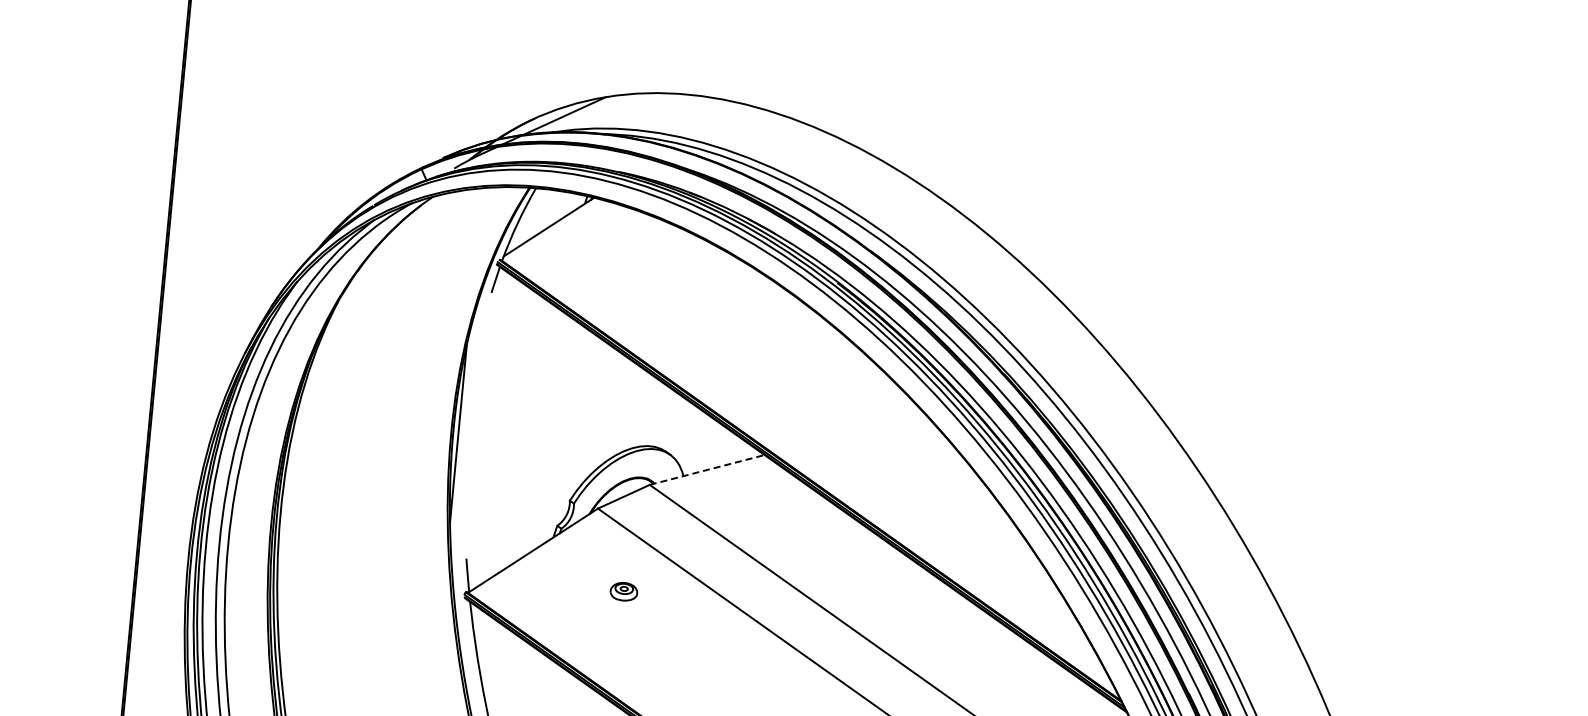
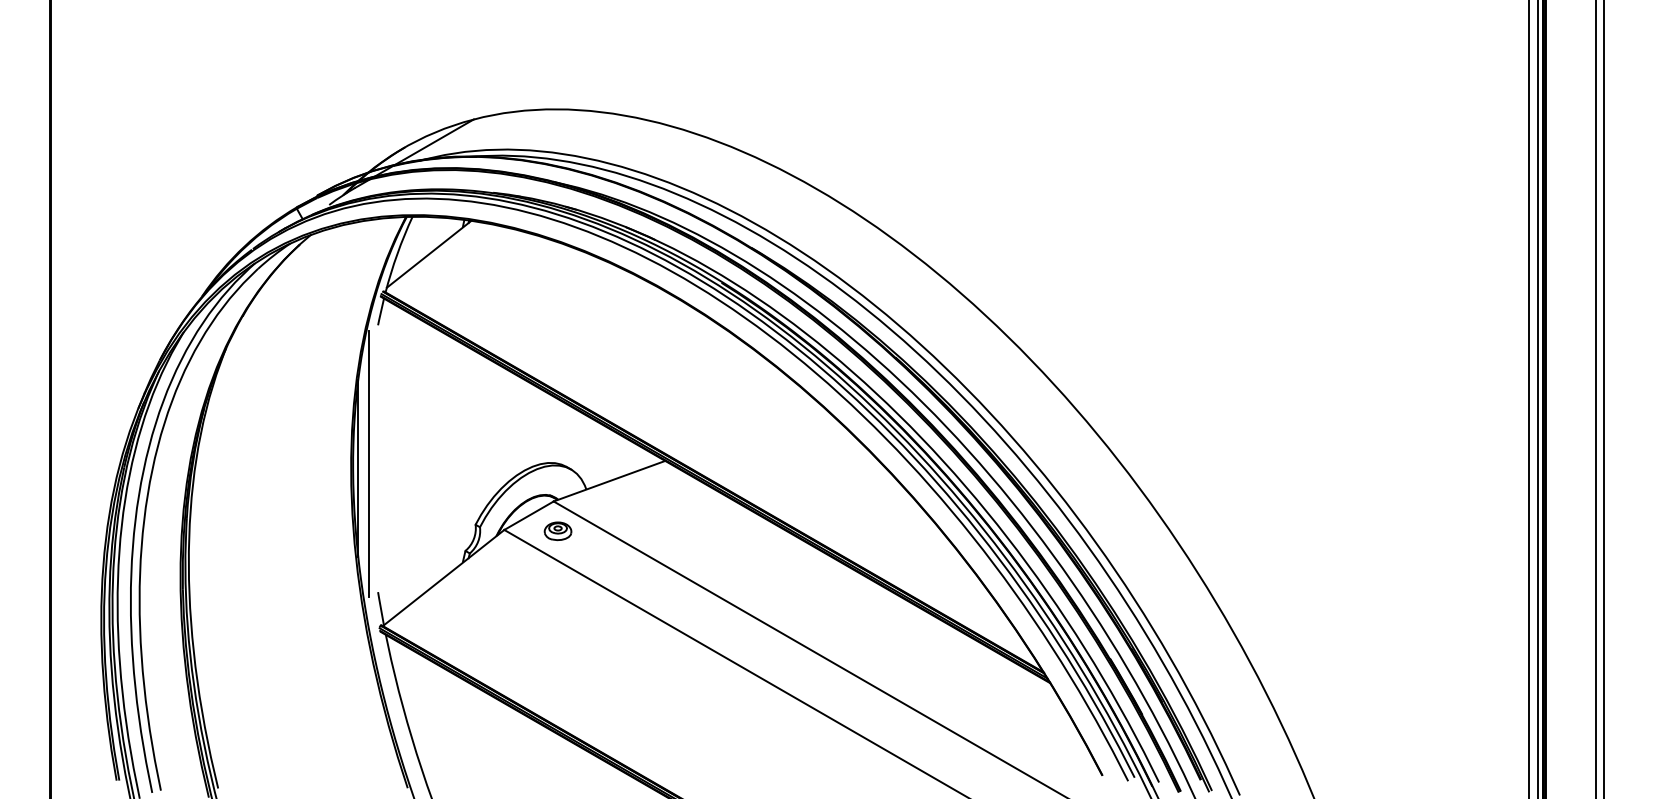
line: (468, 429) -> (368, 463), added
line: (707, 470) -> (609, 481), dashed -> solid
part: (623, 591) -> (557, 531), moved

